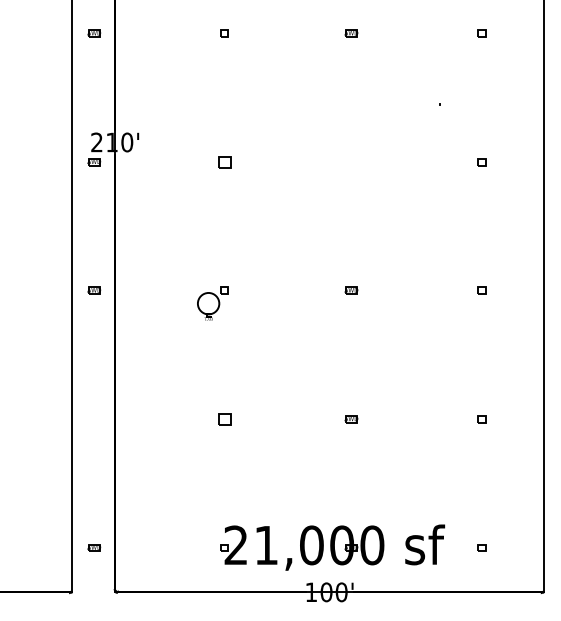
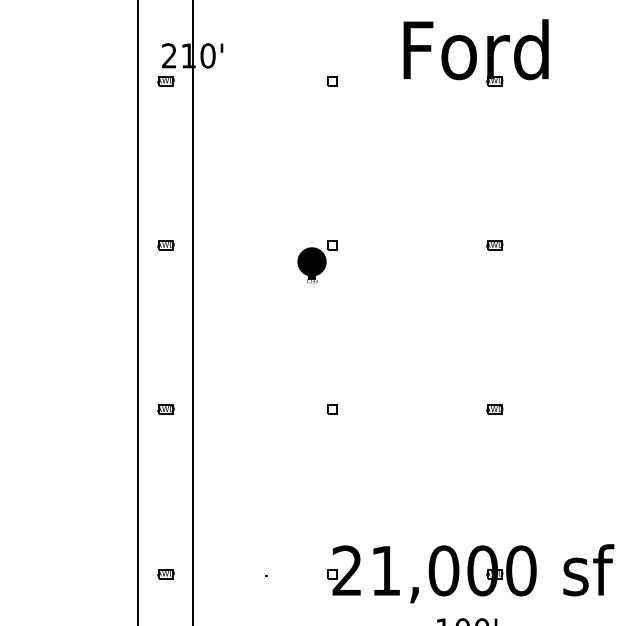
part: (336, 139) -> (475, 52), added
part: (224, 162) -> (332, 81), size x0.62
fill: (208, 303) -> (311, 261), added
part: (94, 419) -> (166, 409), added
part: (224, 419) -> (332, 409), size x0.62

